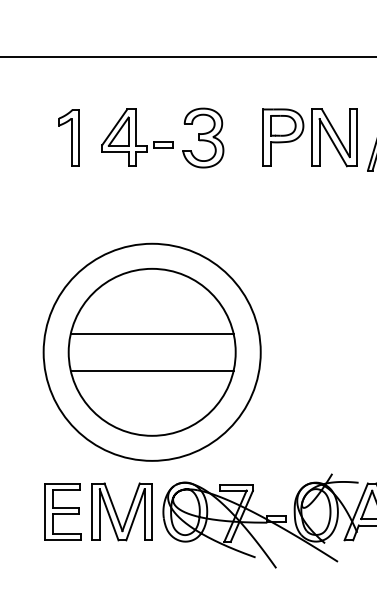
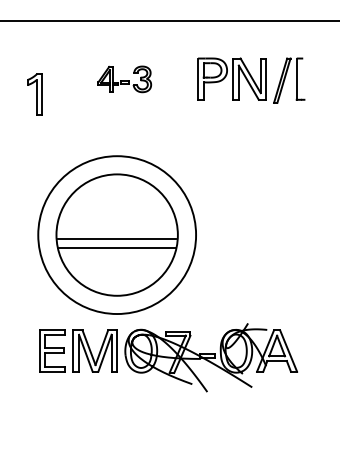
part: (68, 138) -> (34, 94), moved
part: (162, 138) -> (124, 79), size x0.6
line: (151, 333) -> (116, 238), moved

